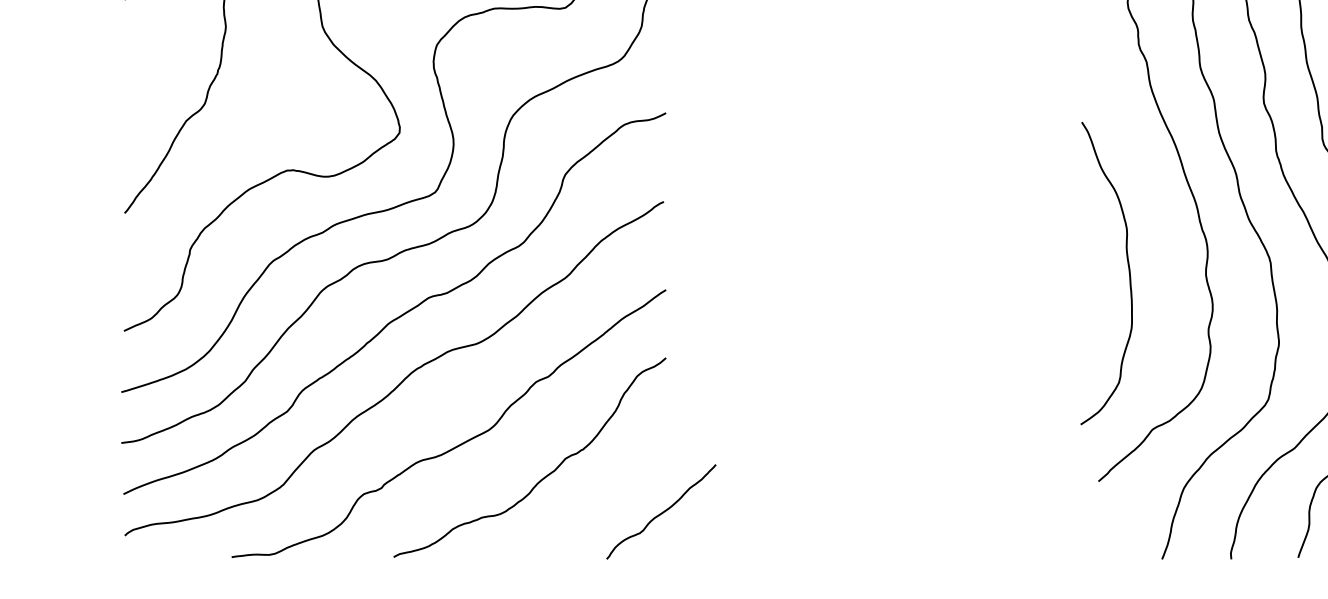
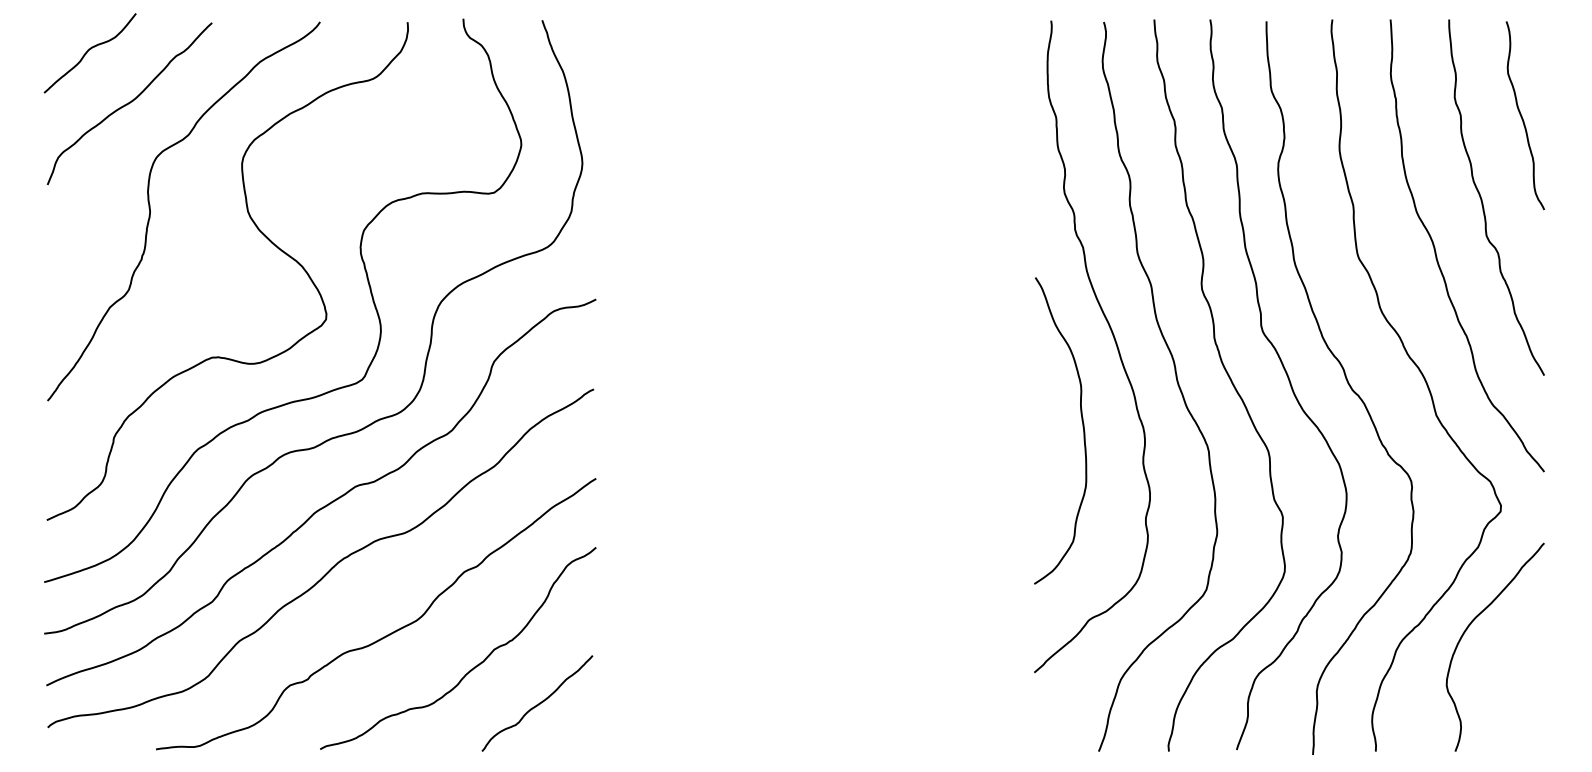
curve: (1128, 270) -> (1082, 427), moved
curve: (662, 511) -> (538, 703), moved

